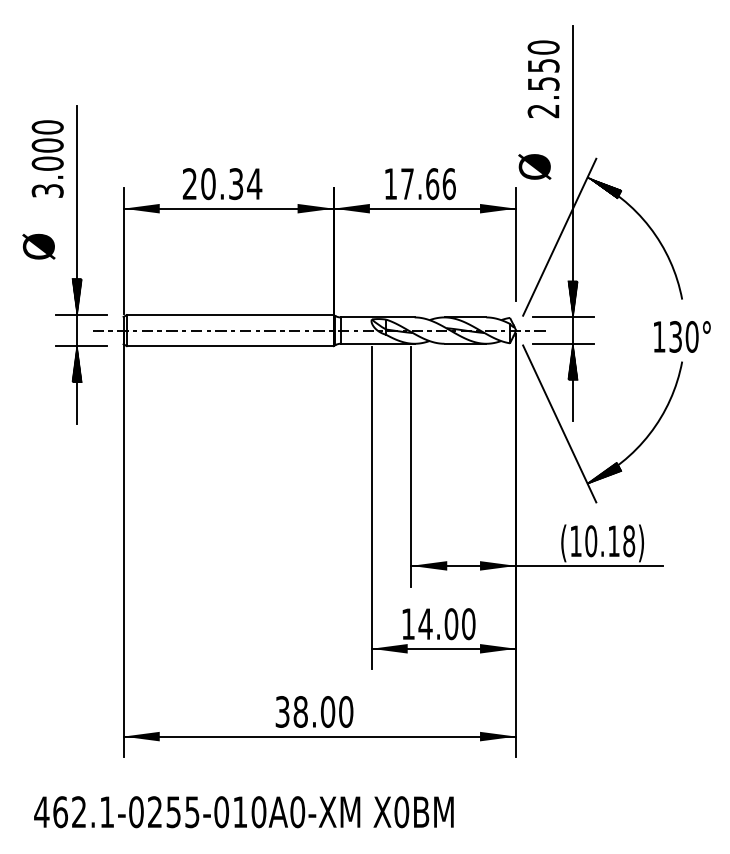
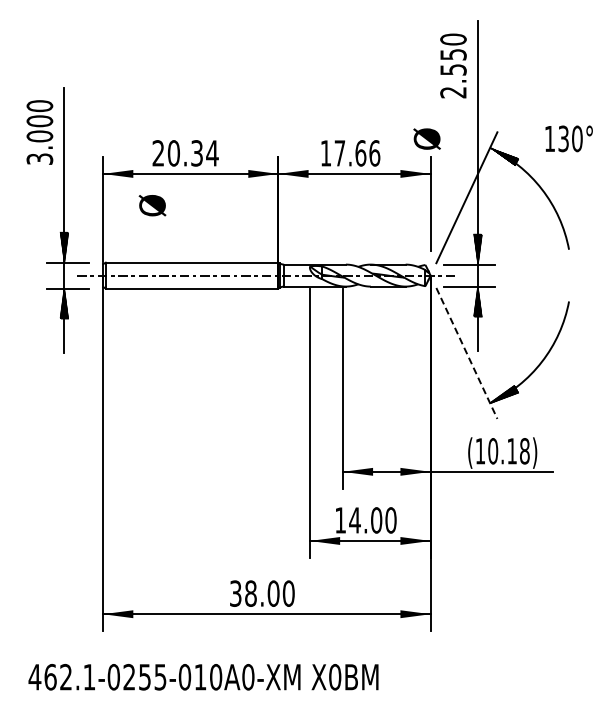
text: (534, 166) -> (426, 138), moved
text: (38, 246) -> (152, 205), moved
text: (681, 336) -> (568, 138), moved
line: (560, 424) -> (467, 353), solid -> dashed

